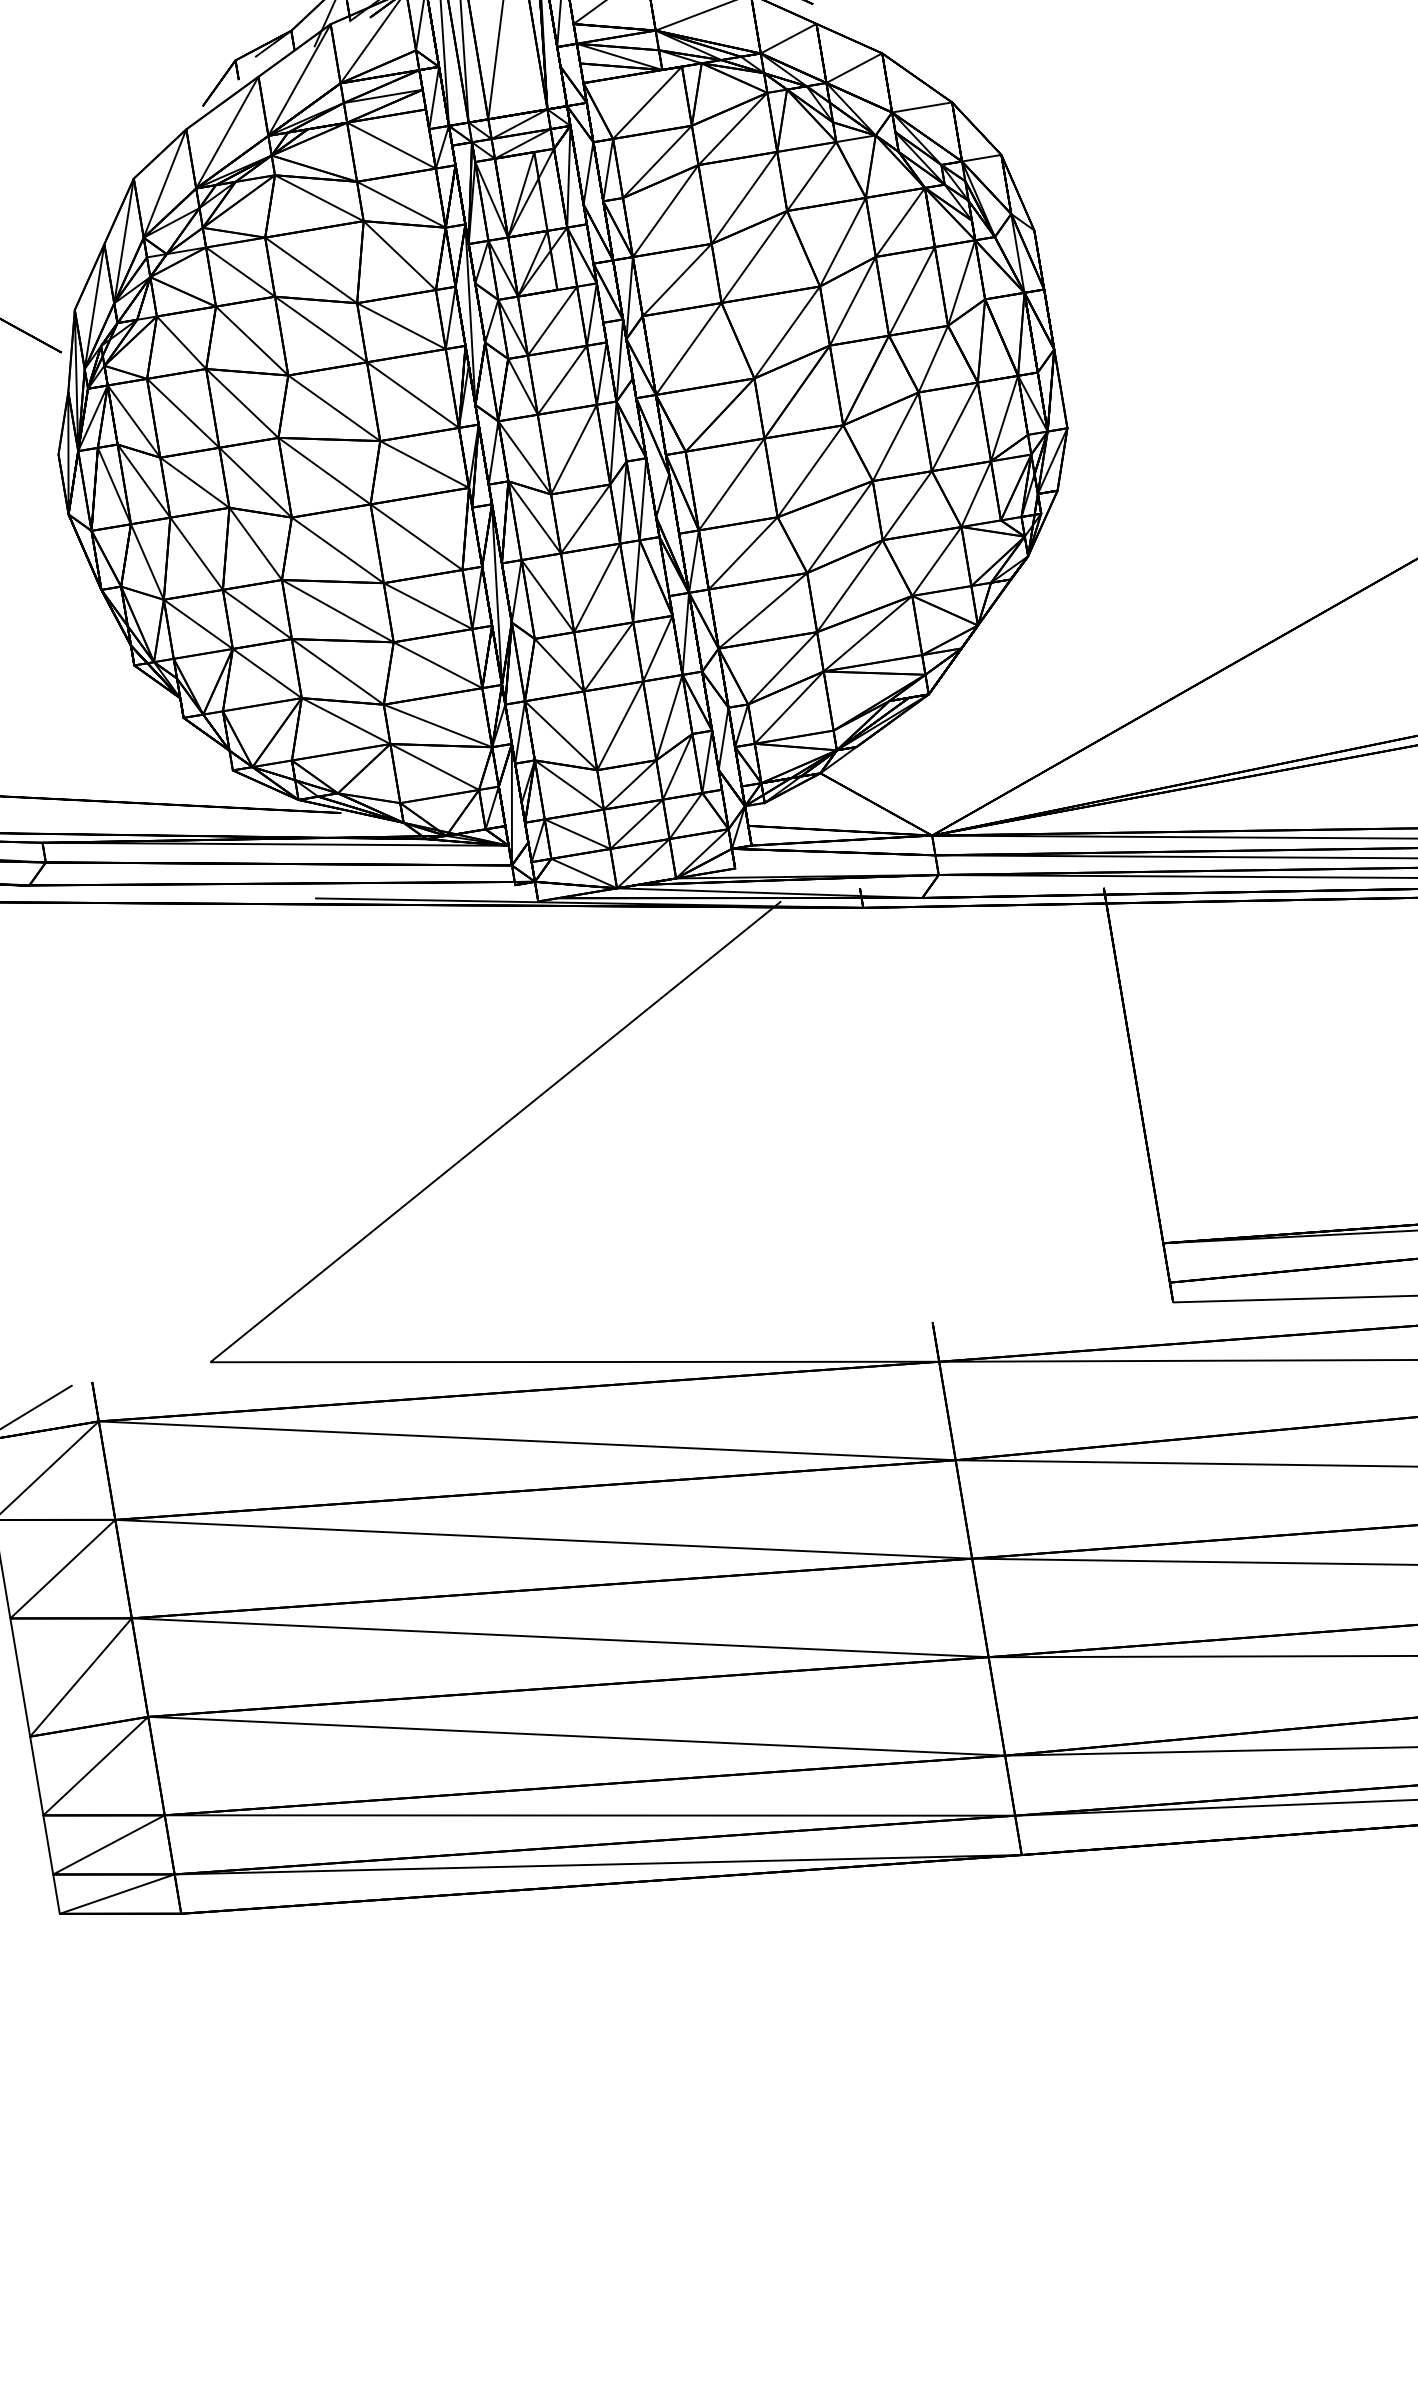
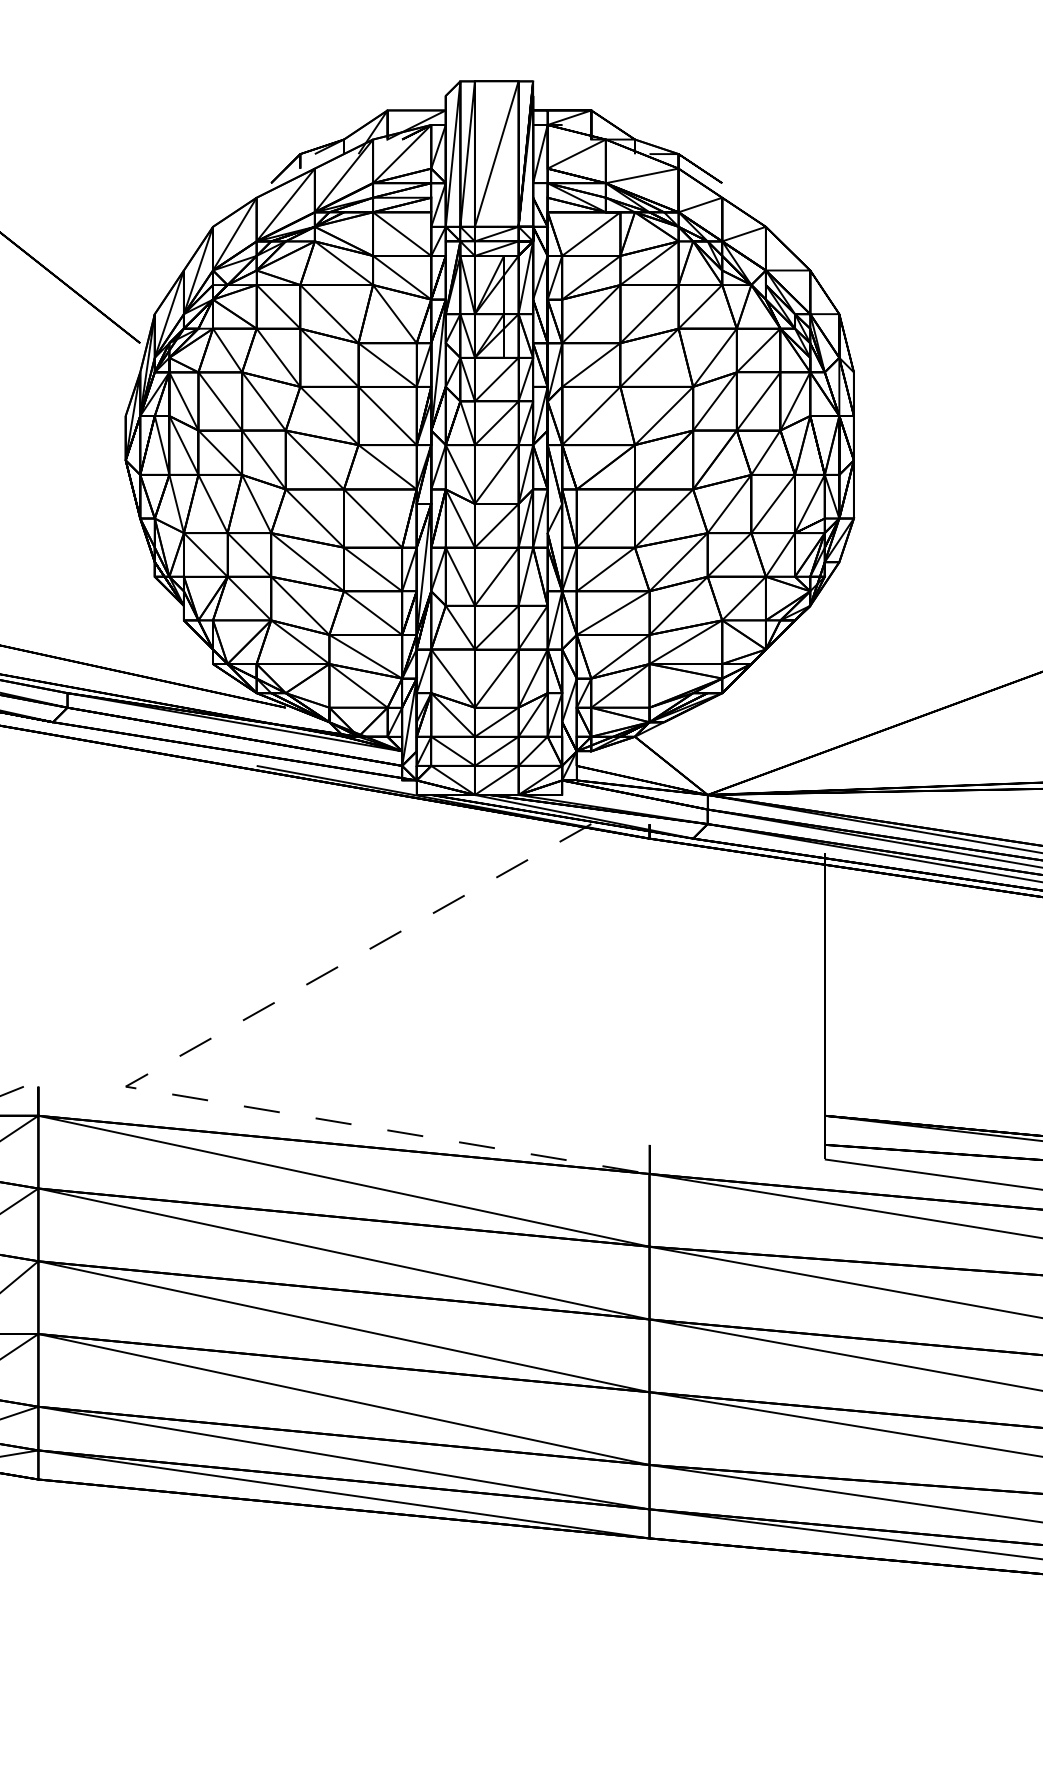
line: (211, 1361) -> (126, 1086), solid -> dashed

